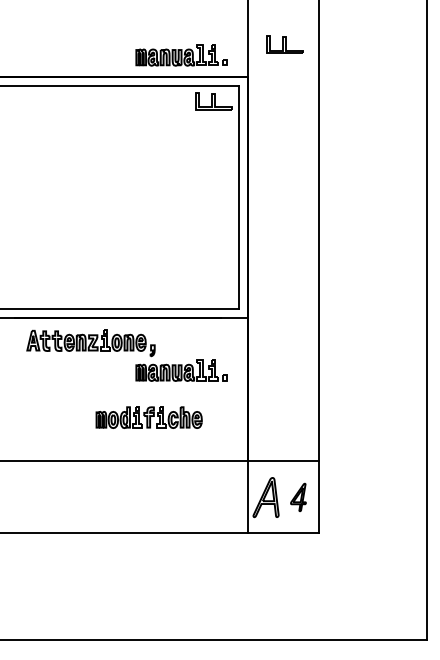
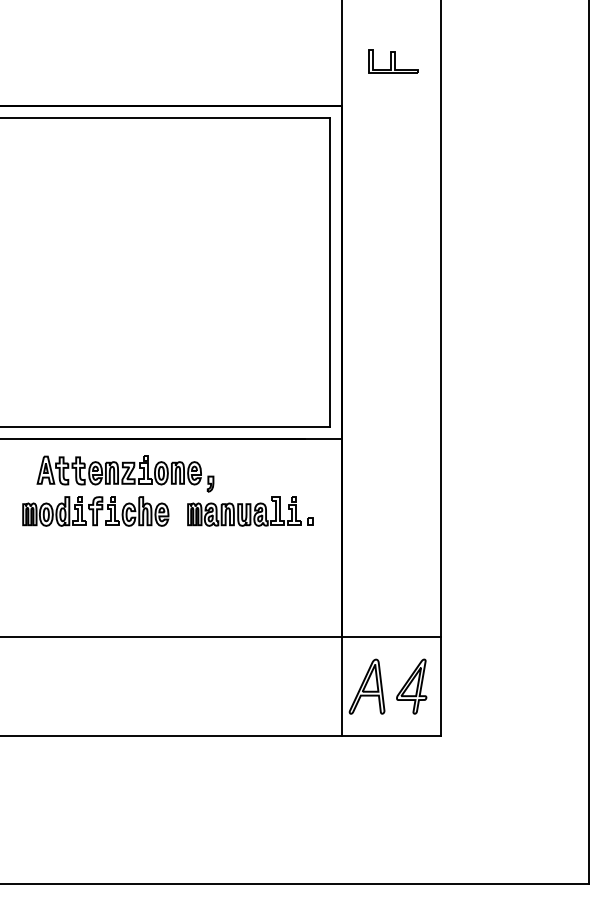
part: (181, 55) -> (250, 76), removed
part: (214, 100) -> (295, 139), removed
part: (148, 417) -> (95, 511), moved
part: (298, 497) -> (411, 686), size x1.43

